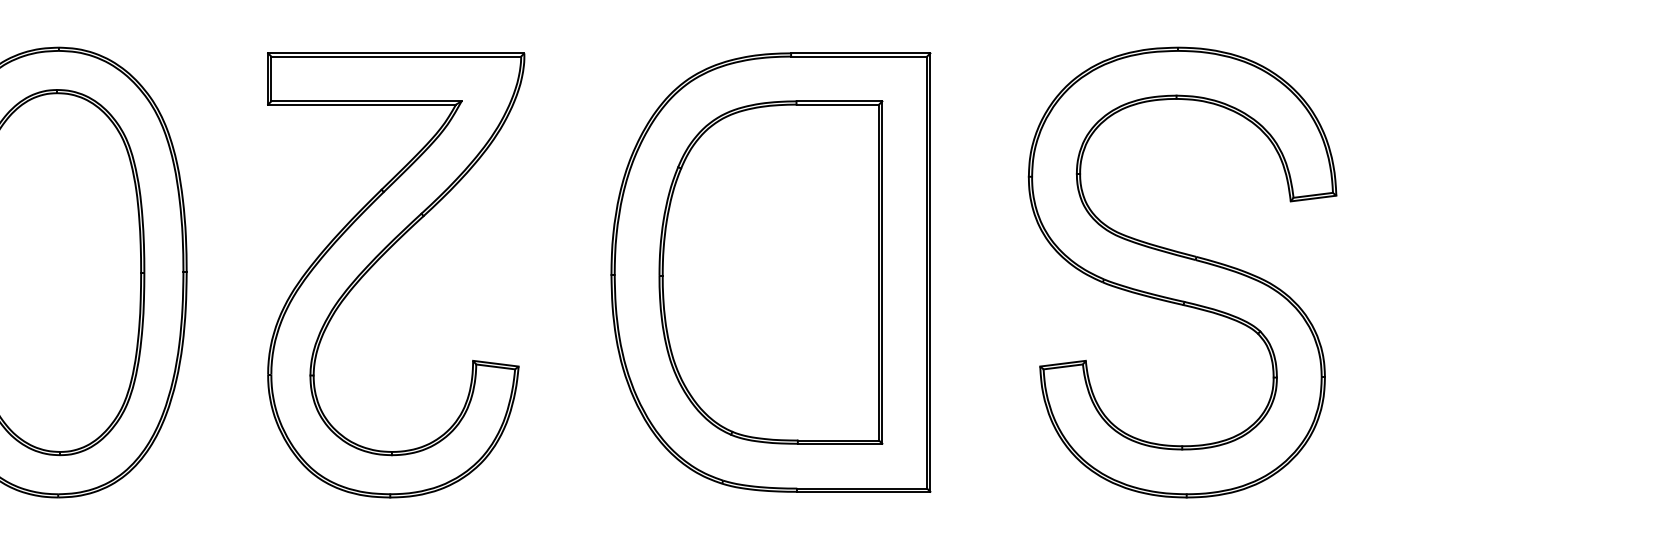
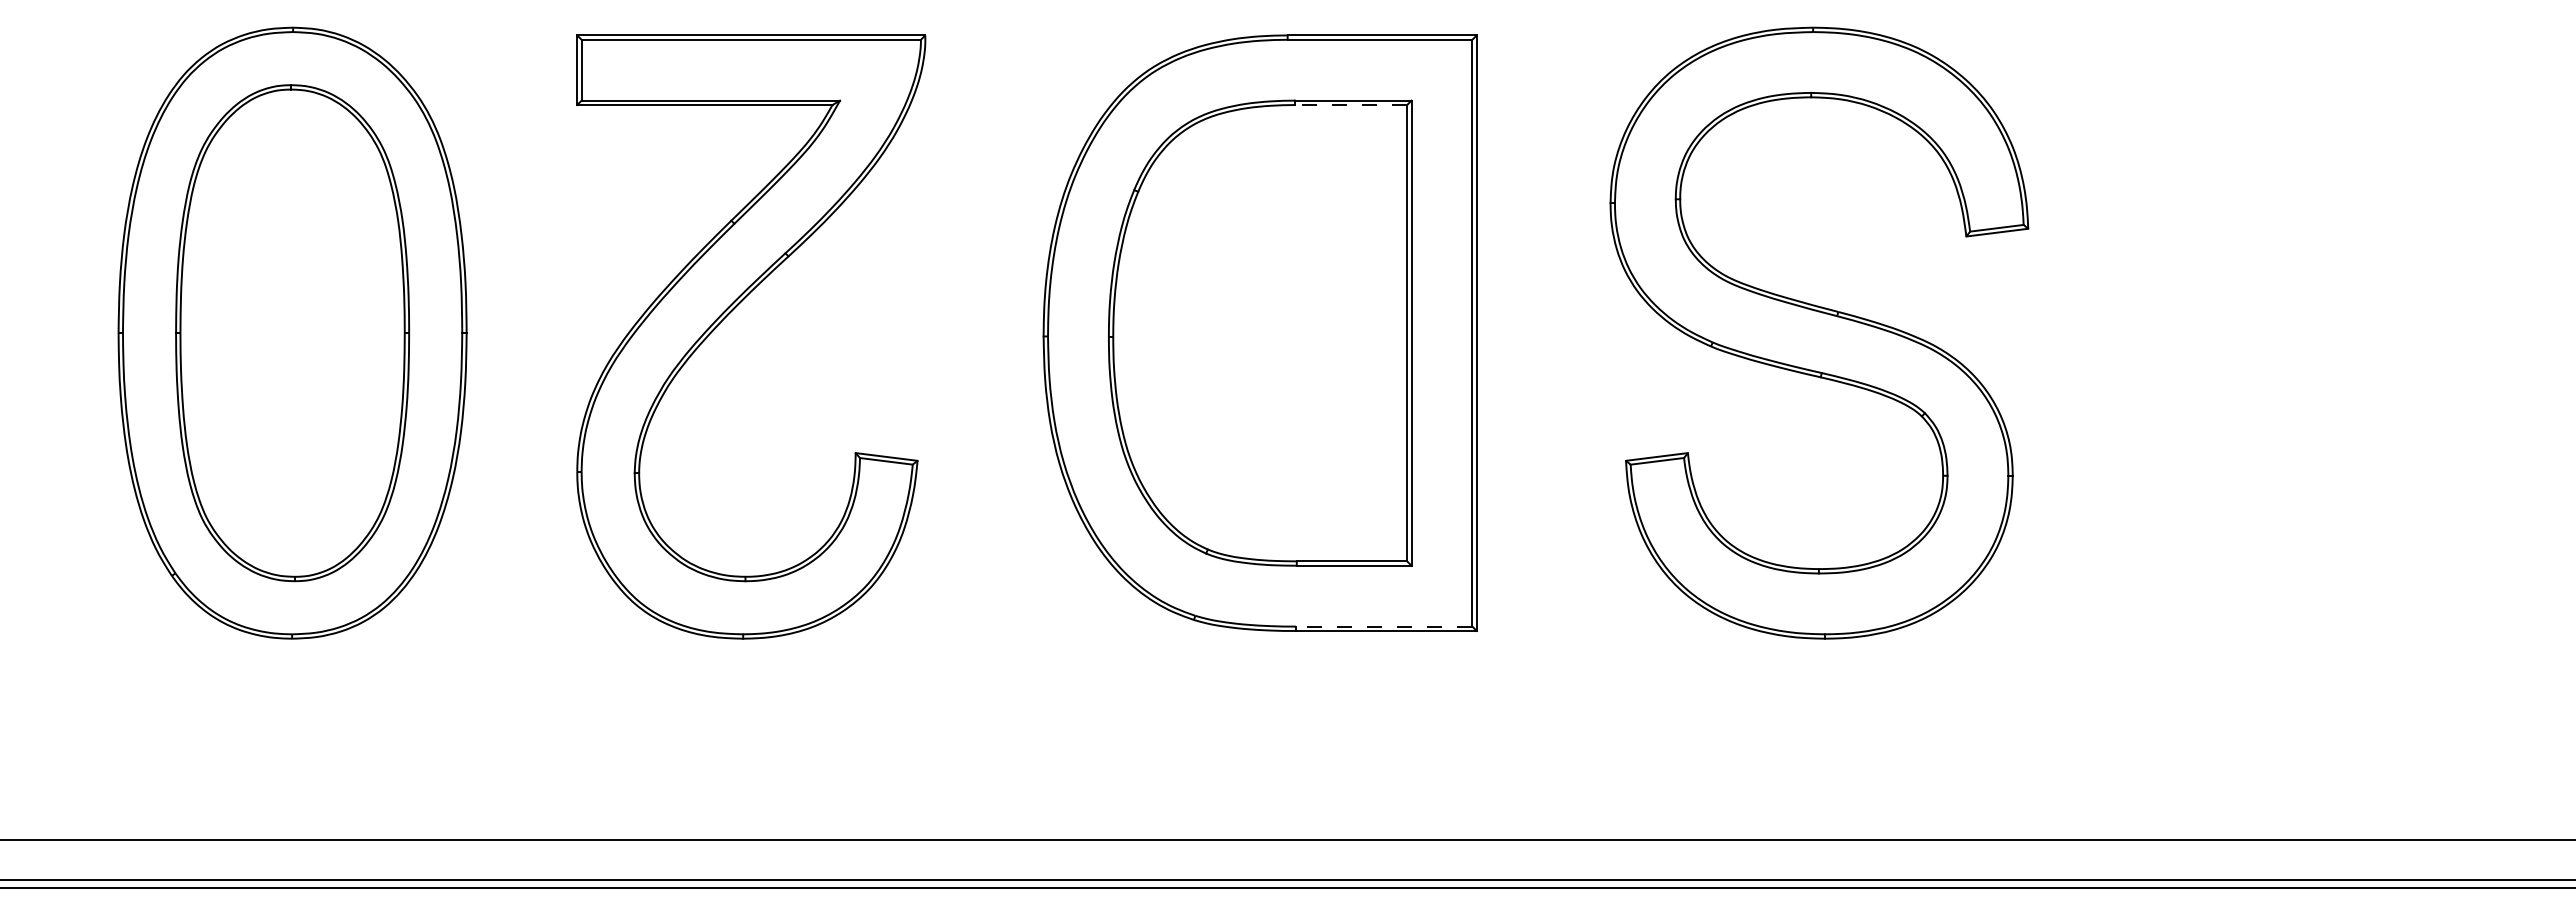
line: (837, 104) -> (1350, 105), solid -> dashed
line: (861, 488) -> (1383, 626), solid -> dashed

